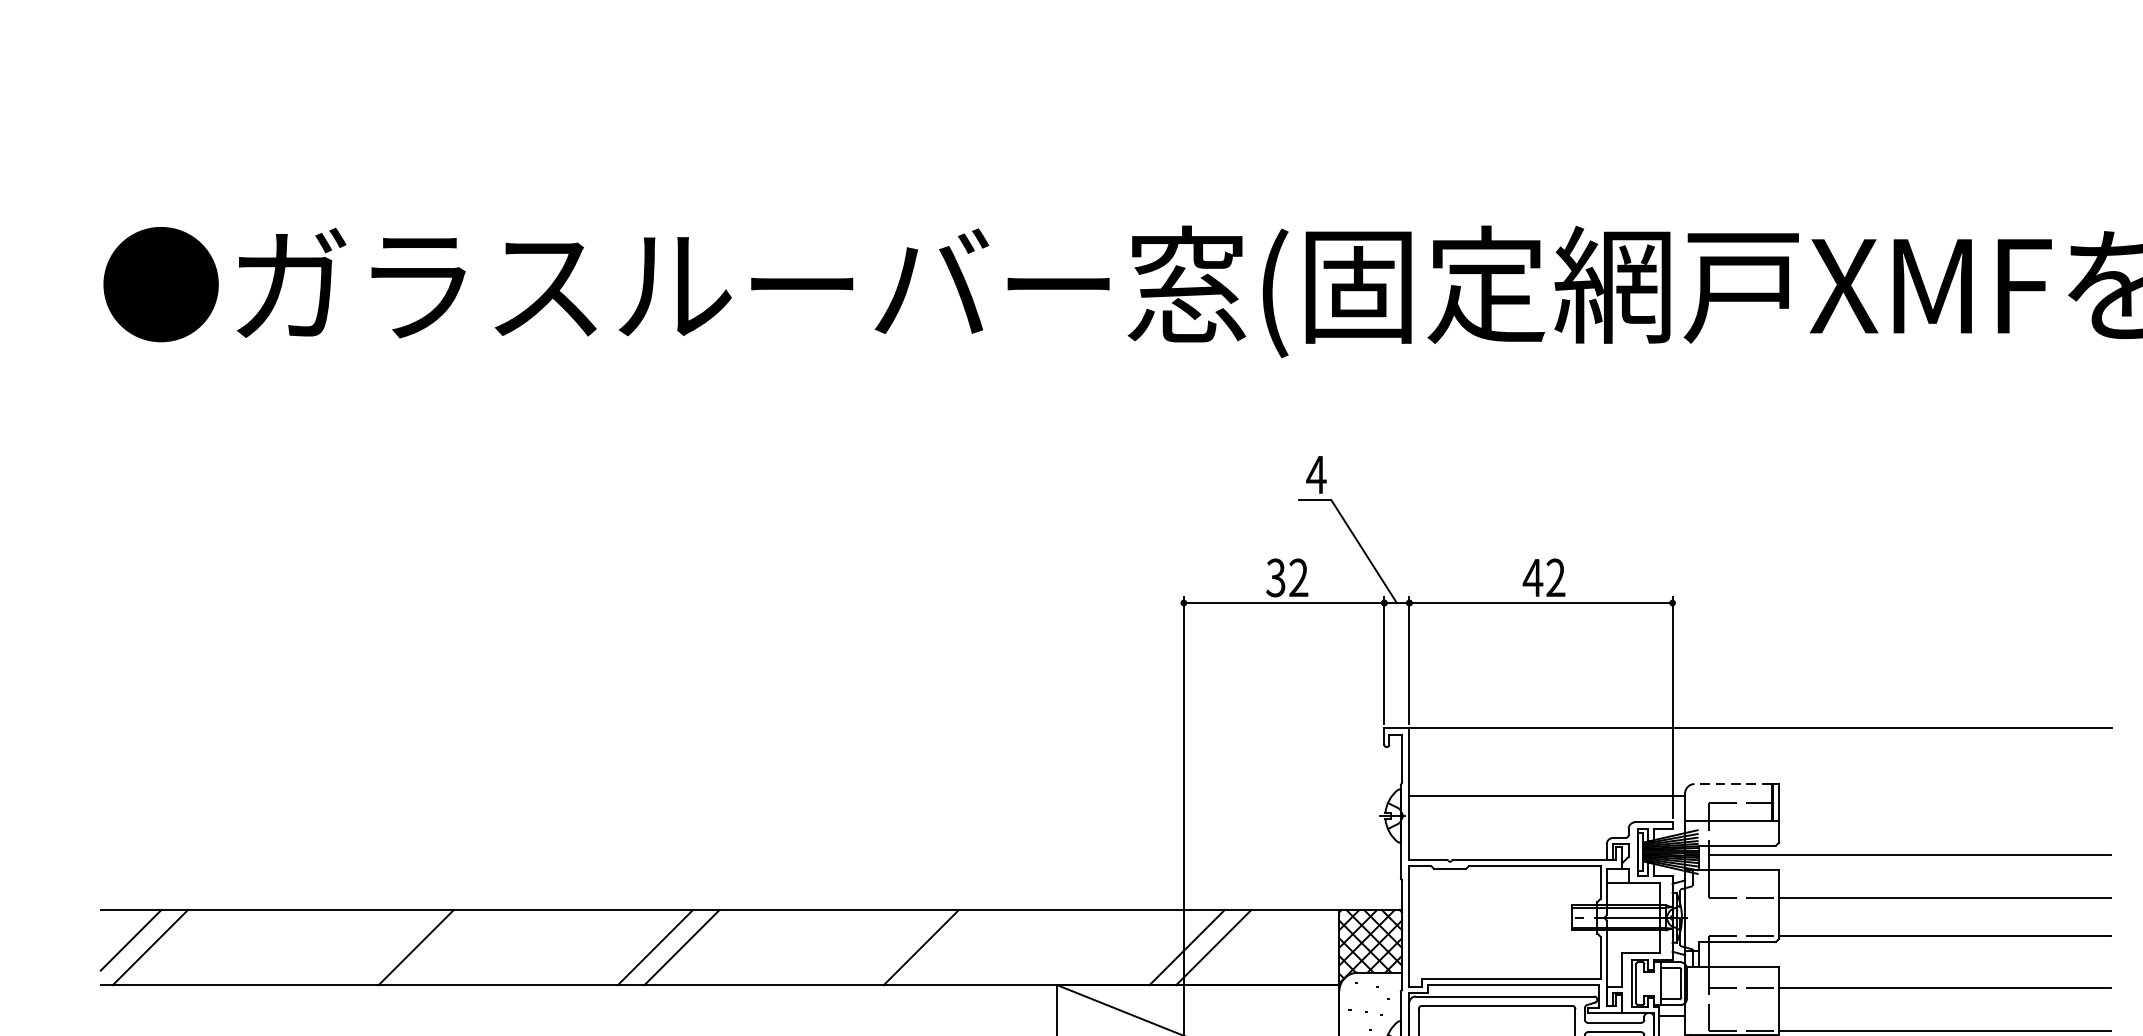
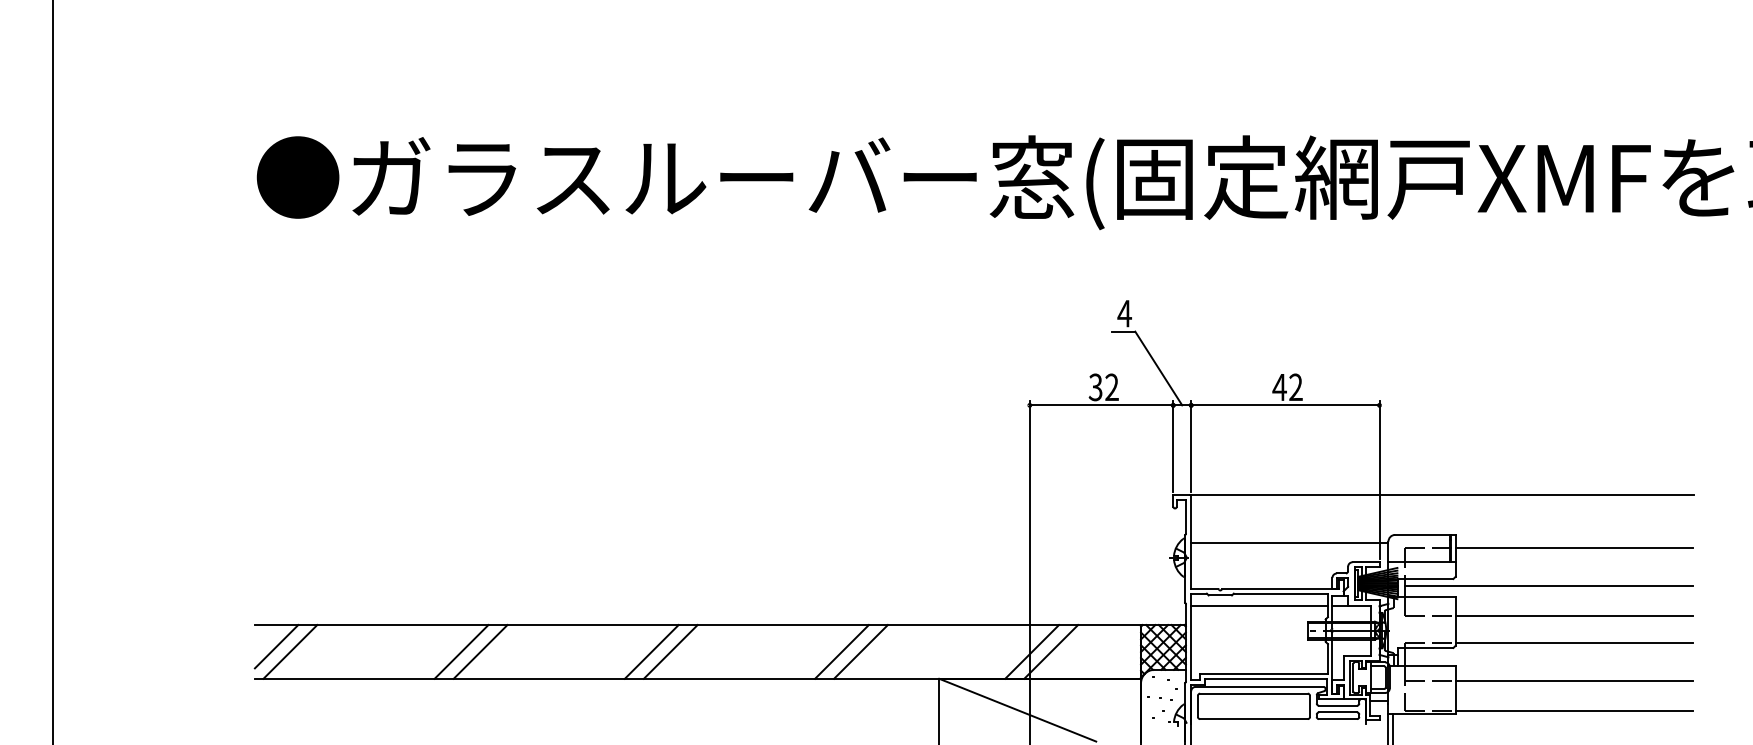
line: (1732, 783) -> (1422, 534), dashed -> solid
line: (1945, 803) -> (1574, 548), added
line: (1504, 882) -> (1259, 605), added
line: (389, 947) -> (461, 651), added
line: (947, 947) -> (860, 651), added

